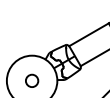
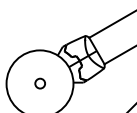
circle: (32, 80) -> (40, 83), size x0.6

